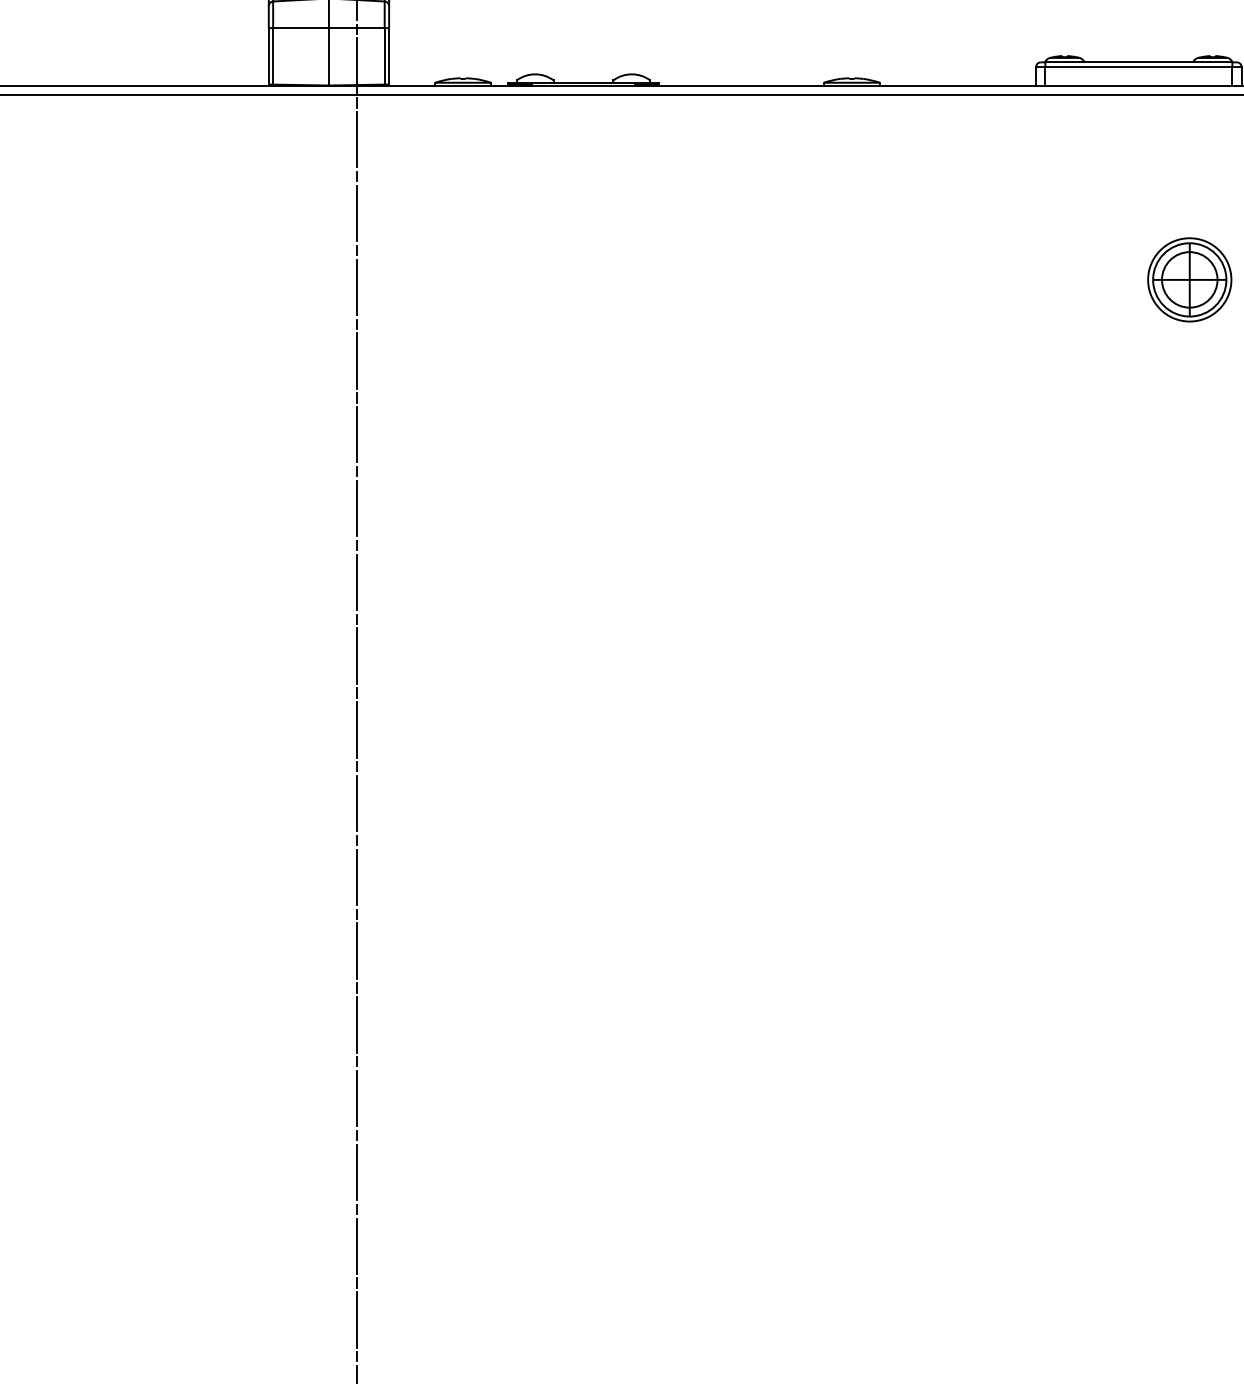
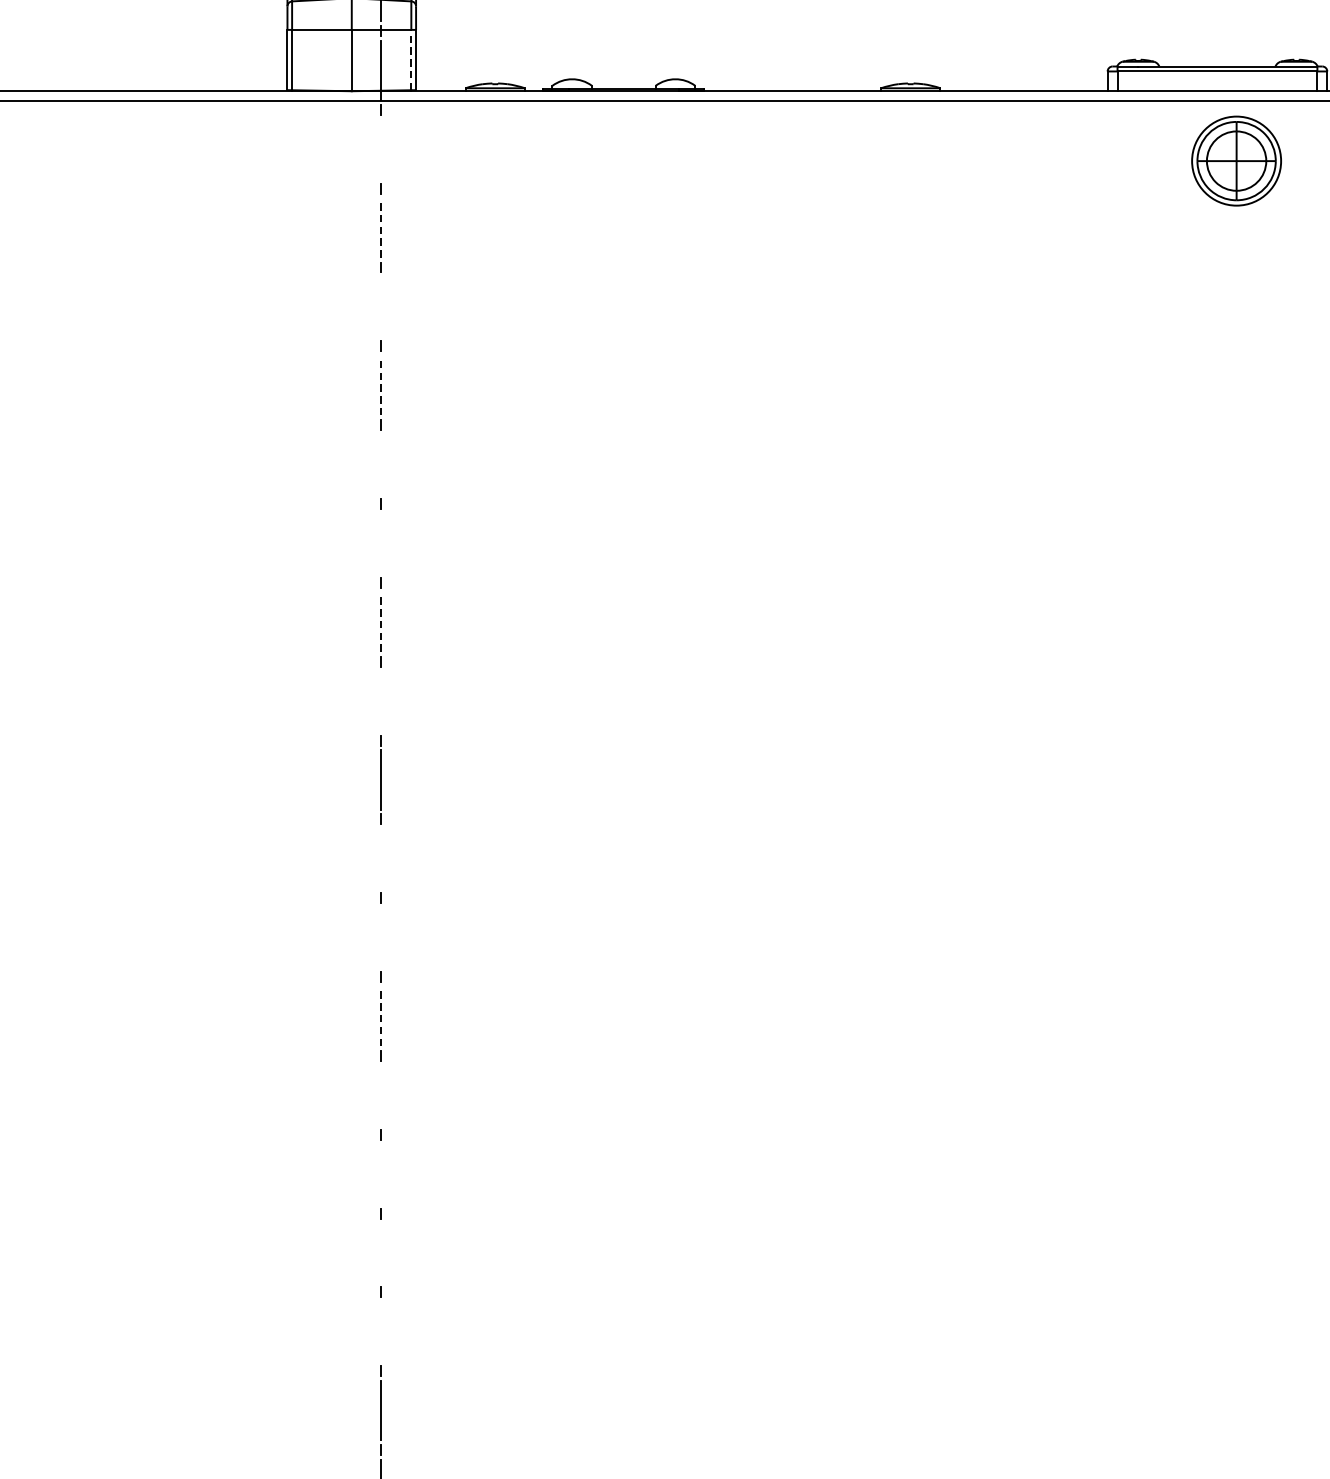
line: (384, 55) -> (411, 59), solid -> dashed
line: (356, 139) -> (381, 148), removed
line: (356, 213) -> (381, 228), solid -> dashed
part: (1189, 279) -> (1236, 160), moved
line: (356, 286) -> (381, 306), removed
line: (356, 361) -> (381, 386), solid -> dashed
line: (356, 434) -> (381, 464), removed
line: (356, 508) -> (381, 543), removed
line: (356, 582) -> (381, 622), solid -> dashed
line: (356, 655) -> (381, 700), removed
line: (356, 803) -> (381, 858), removed
line: (356, 876) -> (381, 936), removed
line: (356, 951) -> (381, 1016), solid -> dashed
line: (356, 1024) -> (381, 1094), removed
line: (356, 1098) -> (381, 1174), removed
line: (356, 1172) -> (381, 1253), removed
line: (356, 1245) -> (381, 1331), removed

